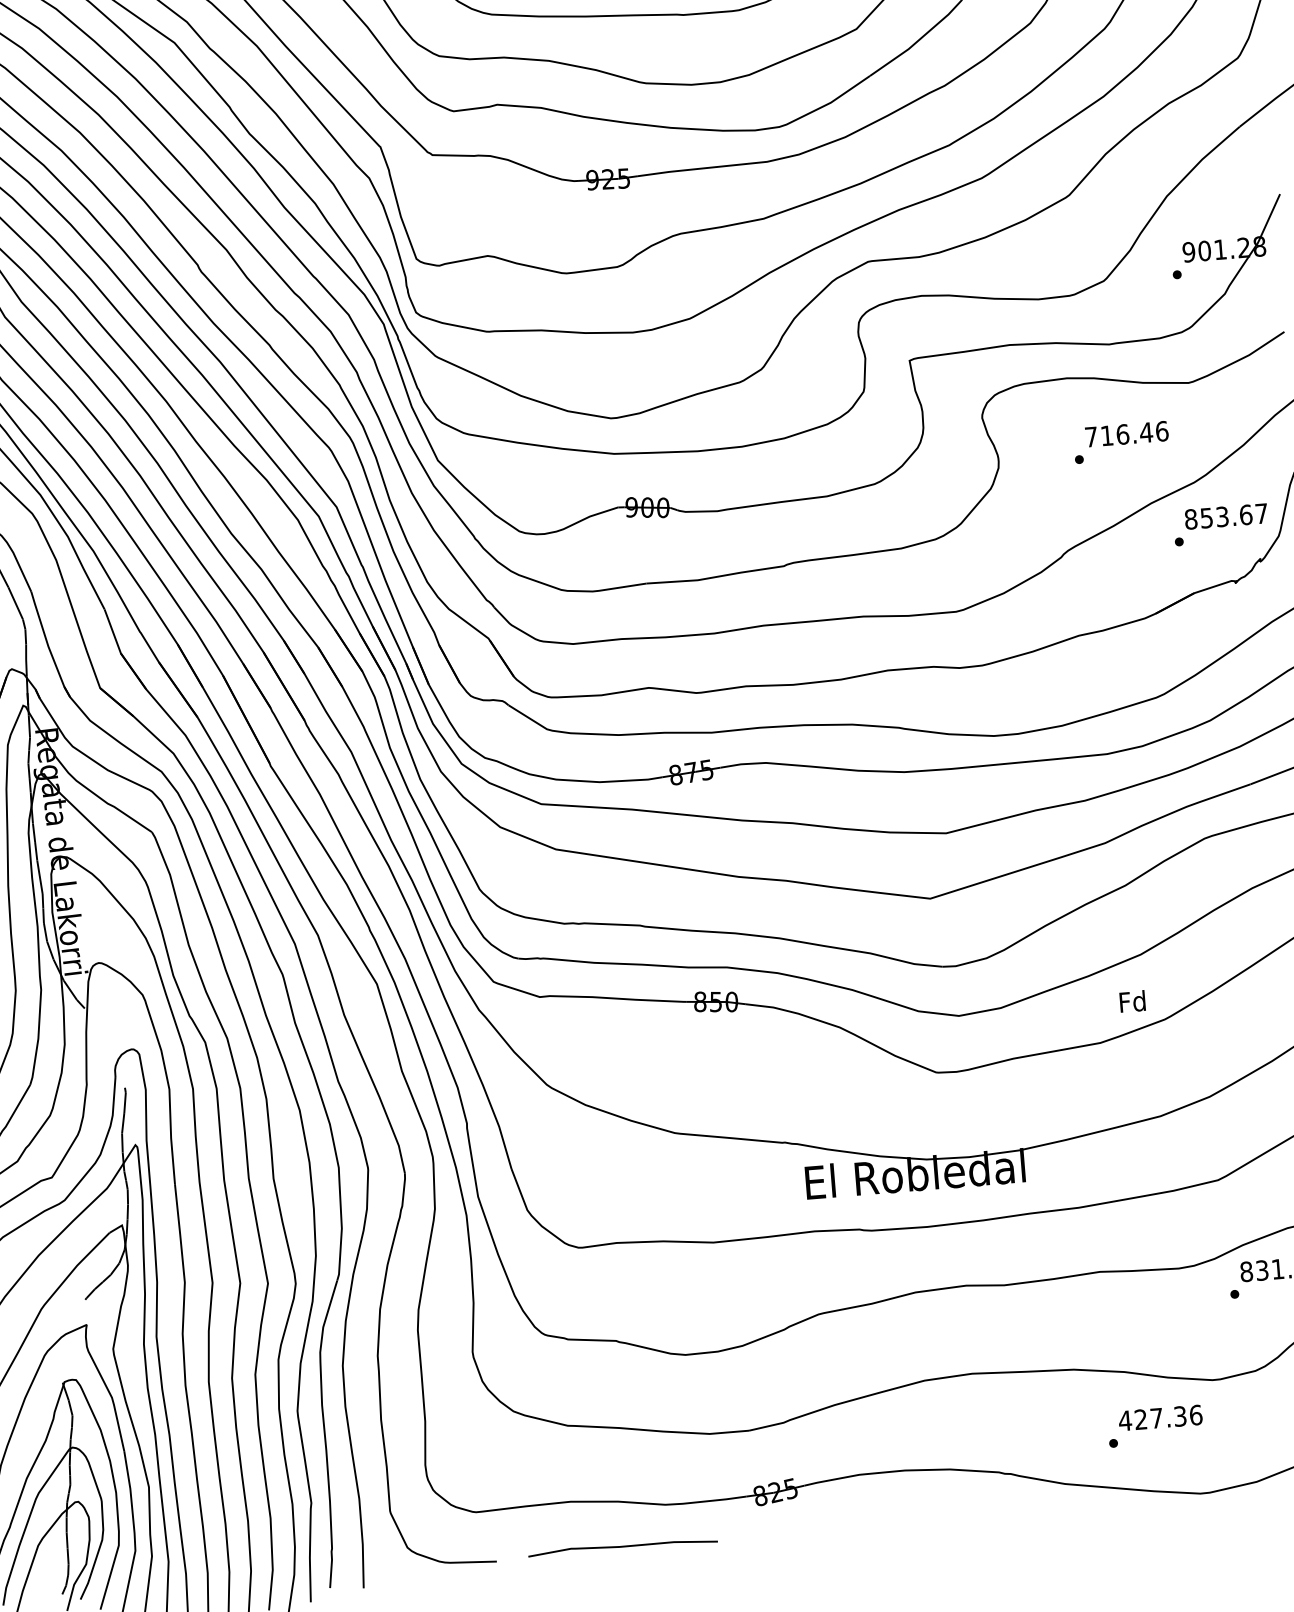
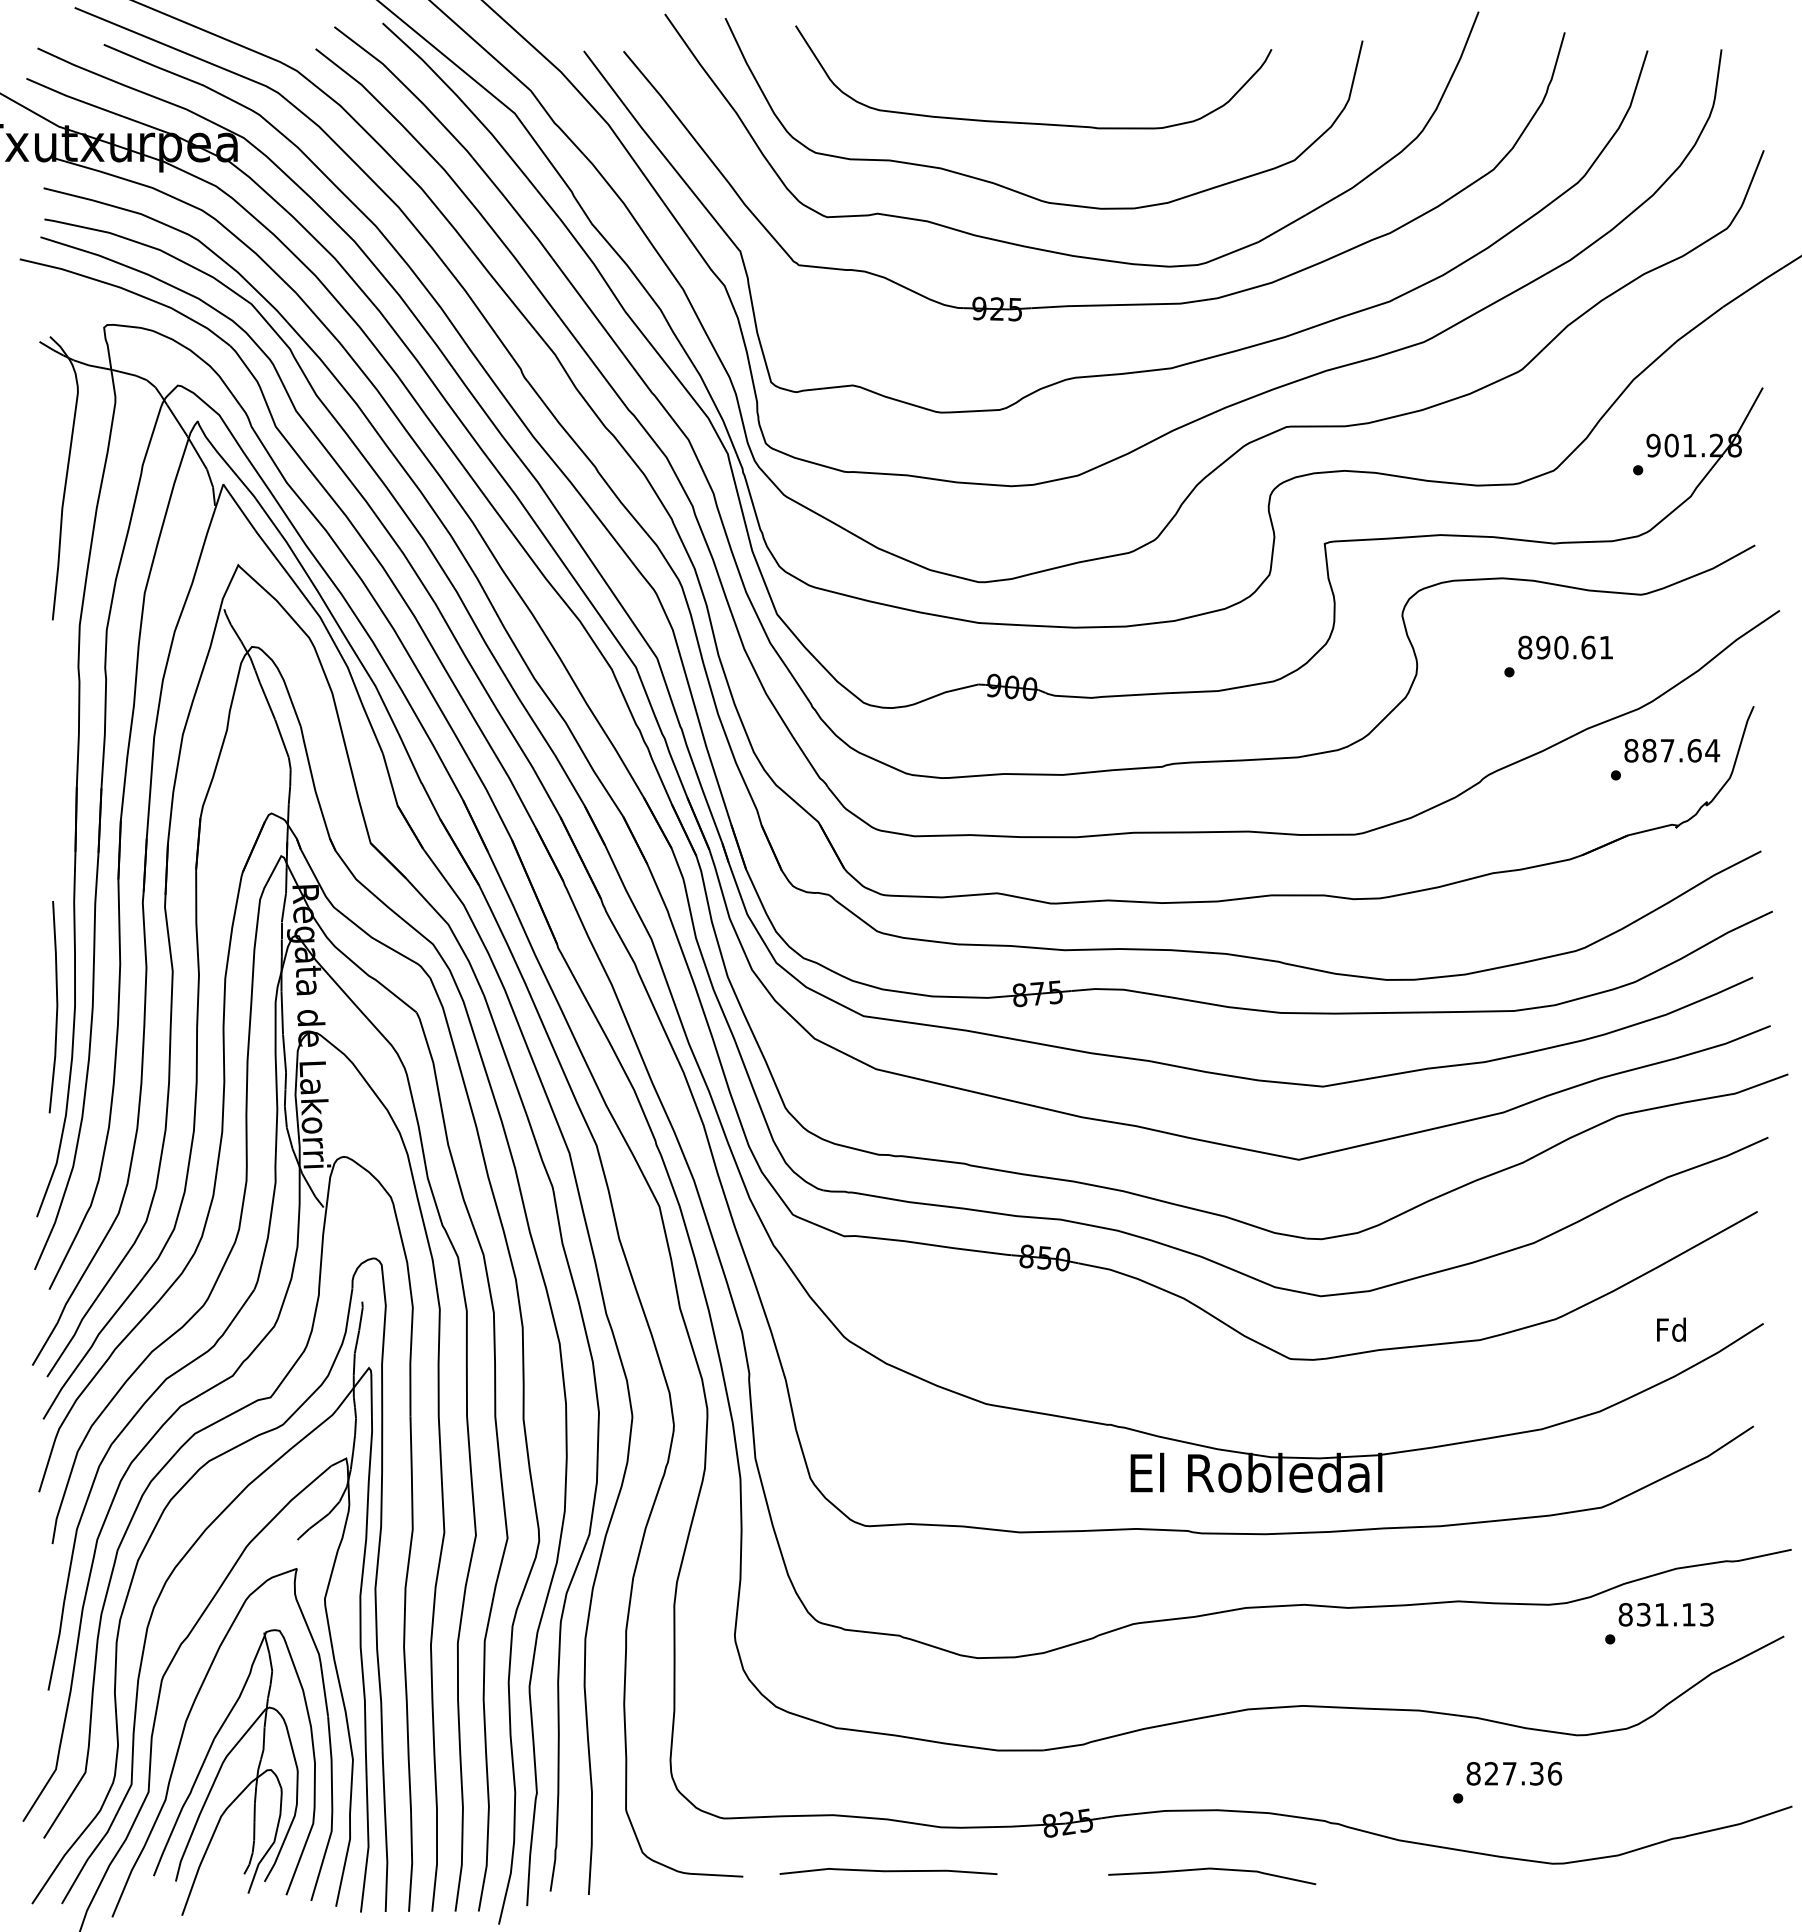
text: (1126, 434) -> (1565, 647), 716.46 -> 890.61
text: (1234, 515) -> (1681, 750), 853.67 -> 887.64
text: (1132, 1001) -> (1671, 1329), moved
text: (1125, 1420) -> (1473, 1773), 427.36 -> 827.36
curve: (904, 1522) -> (1212, 1869), added

